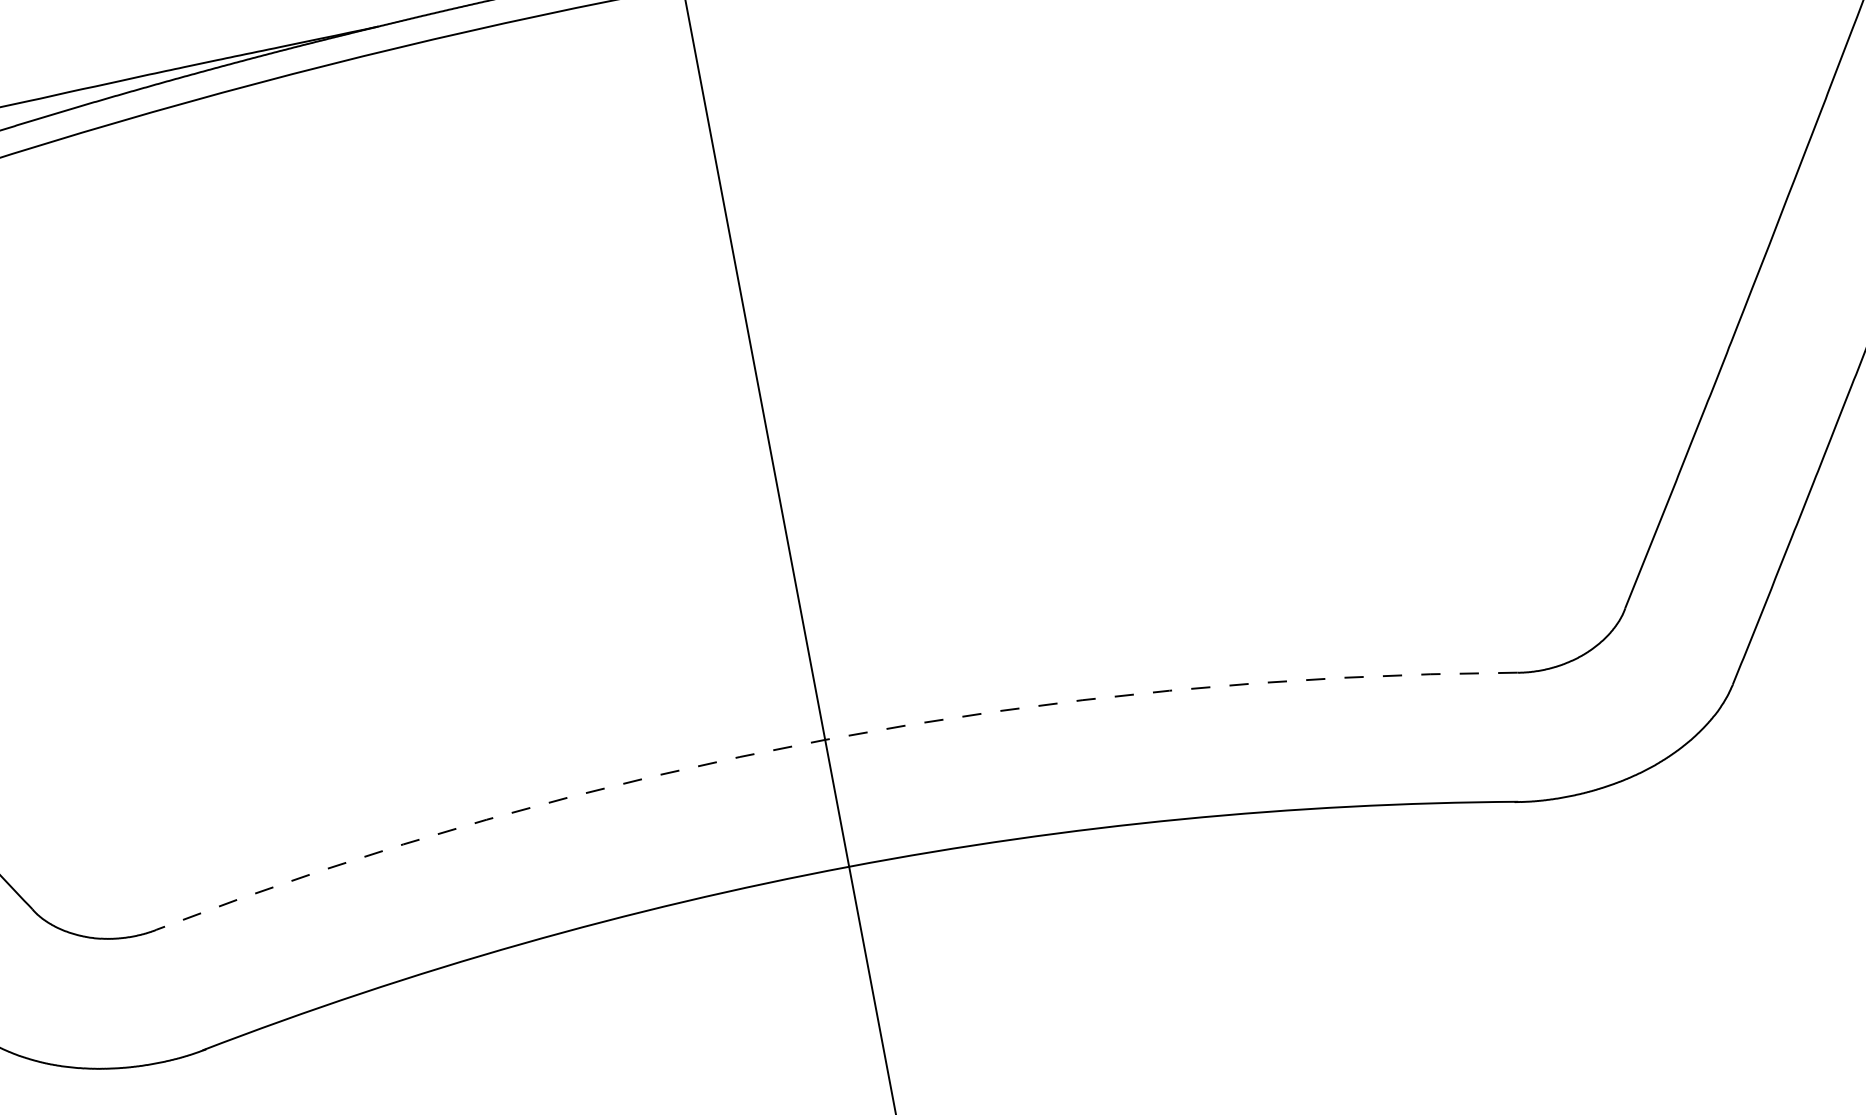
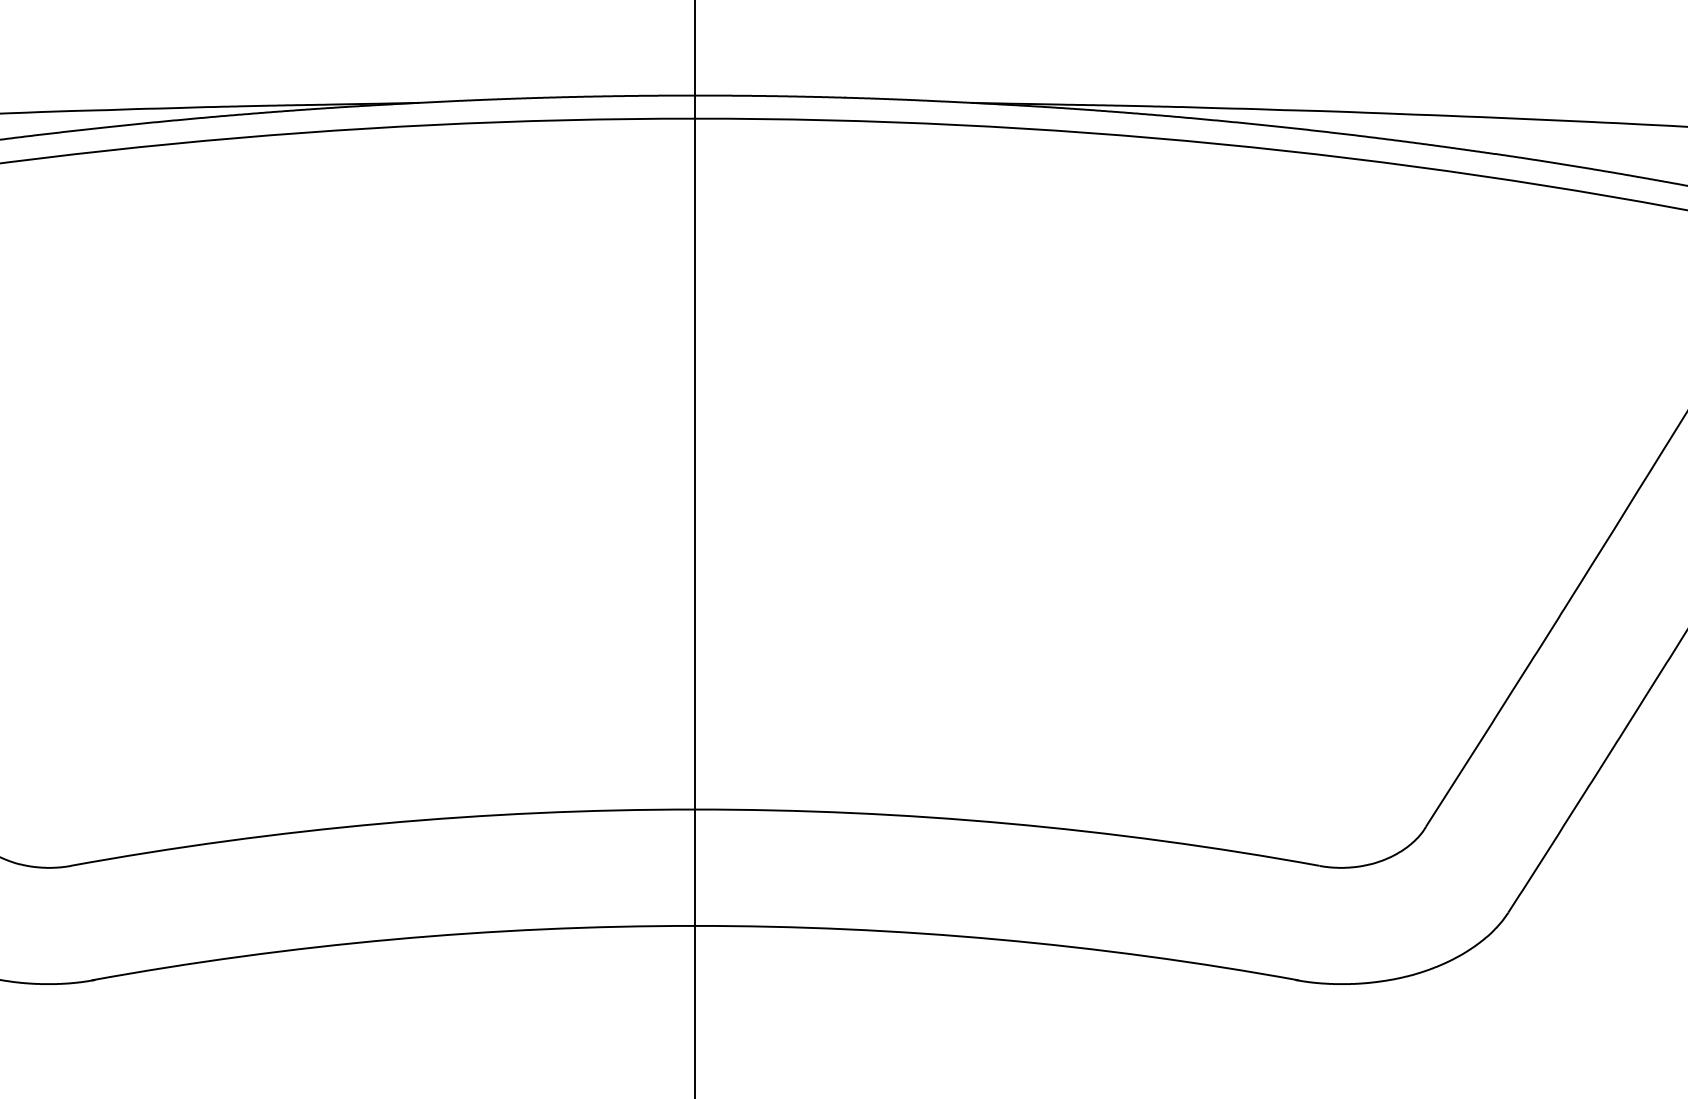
arc: (825, 739) -> (695, 809), dashed -> solid

